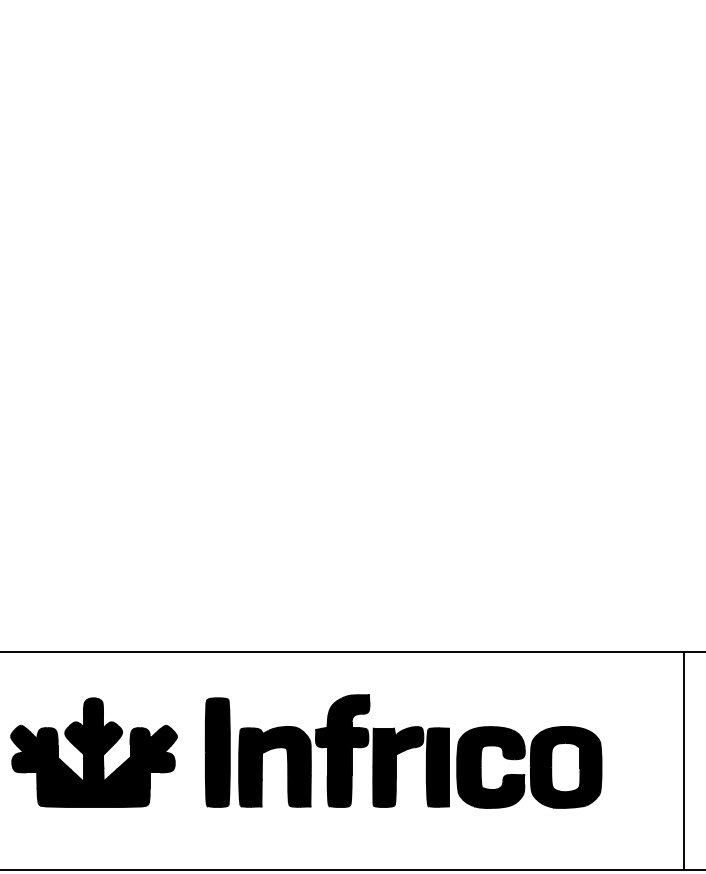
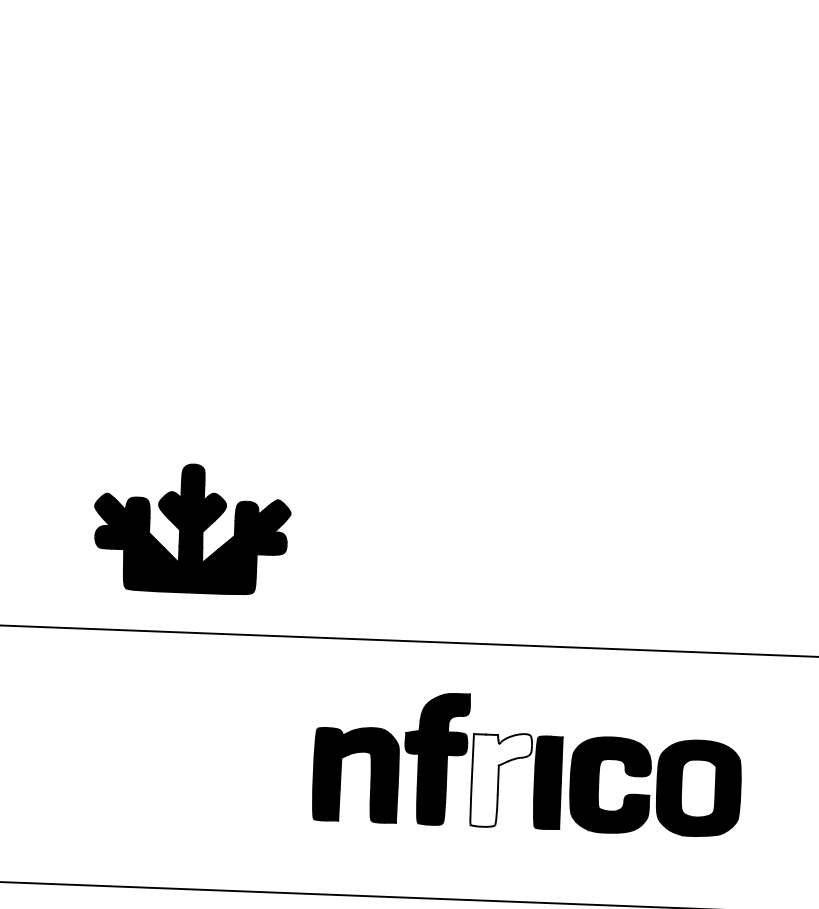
part: (93, 752) -> (191, 528), moved
part: (217, 752) -> (288, 755), removed
fill: (398, 767) -> (501, 780), removed

